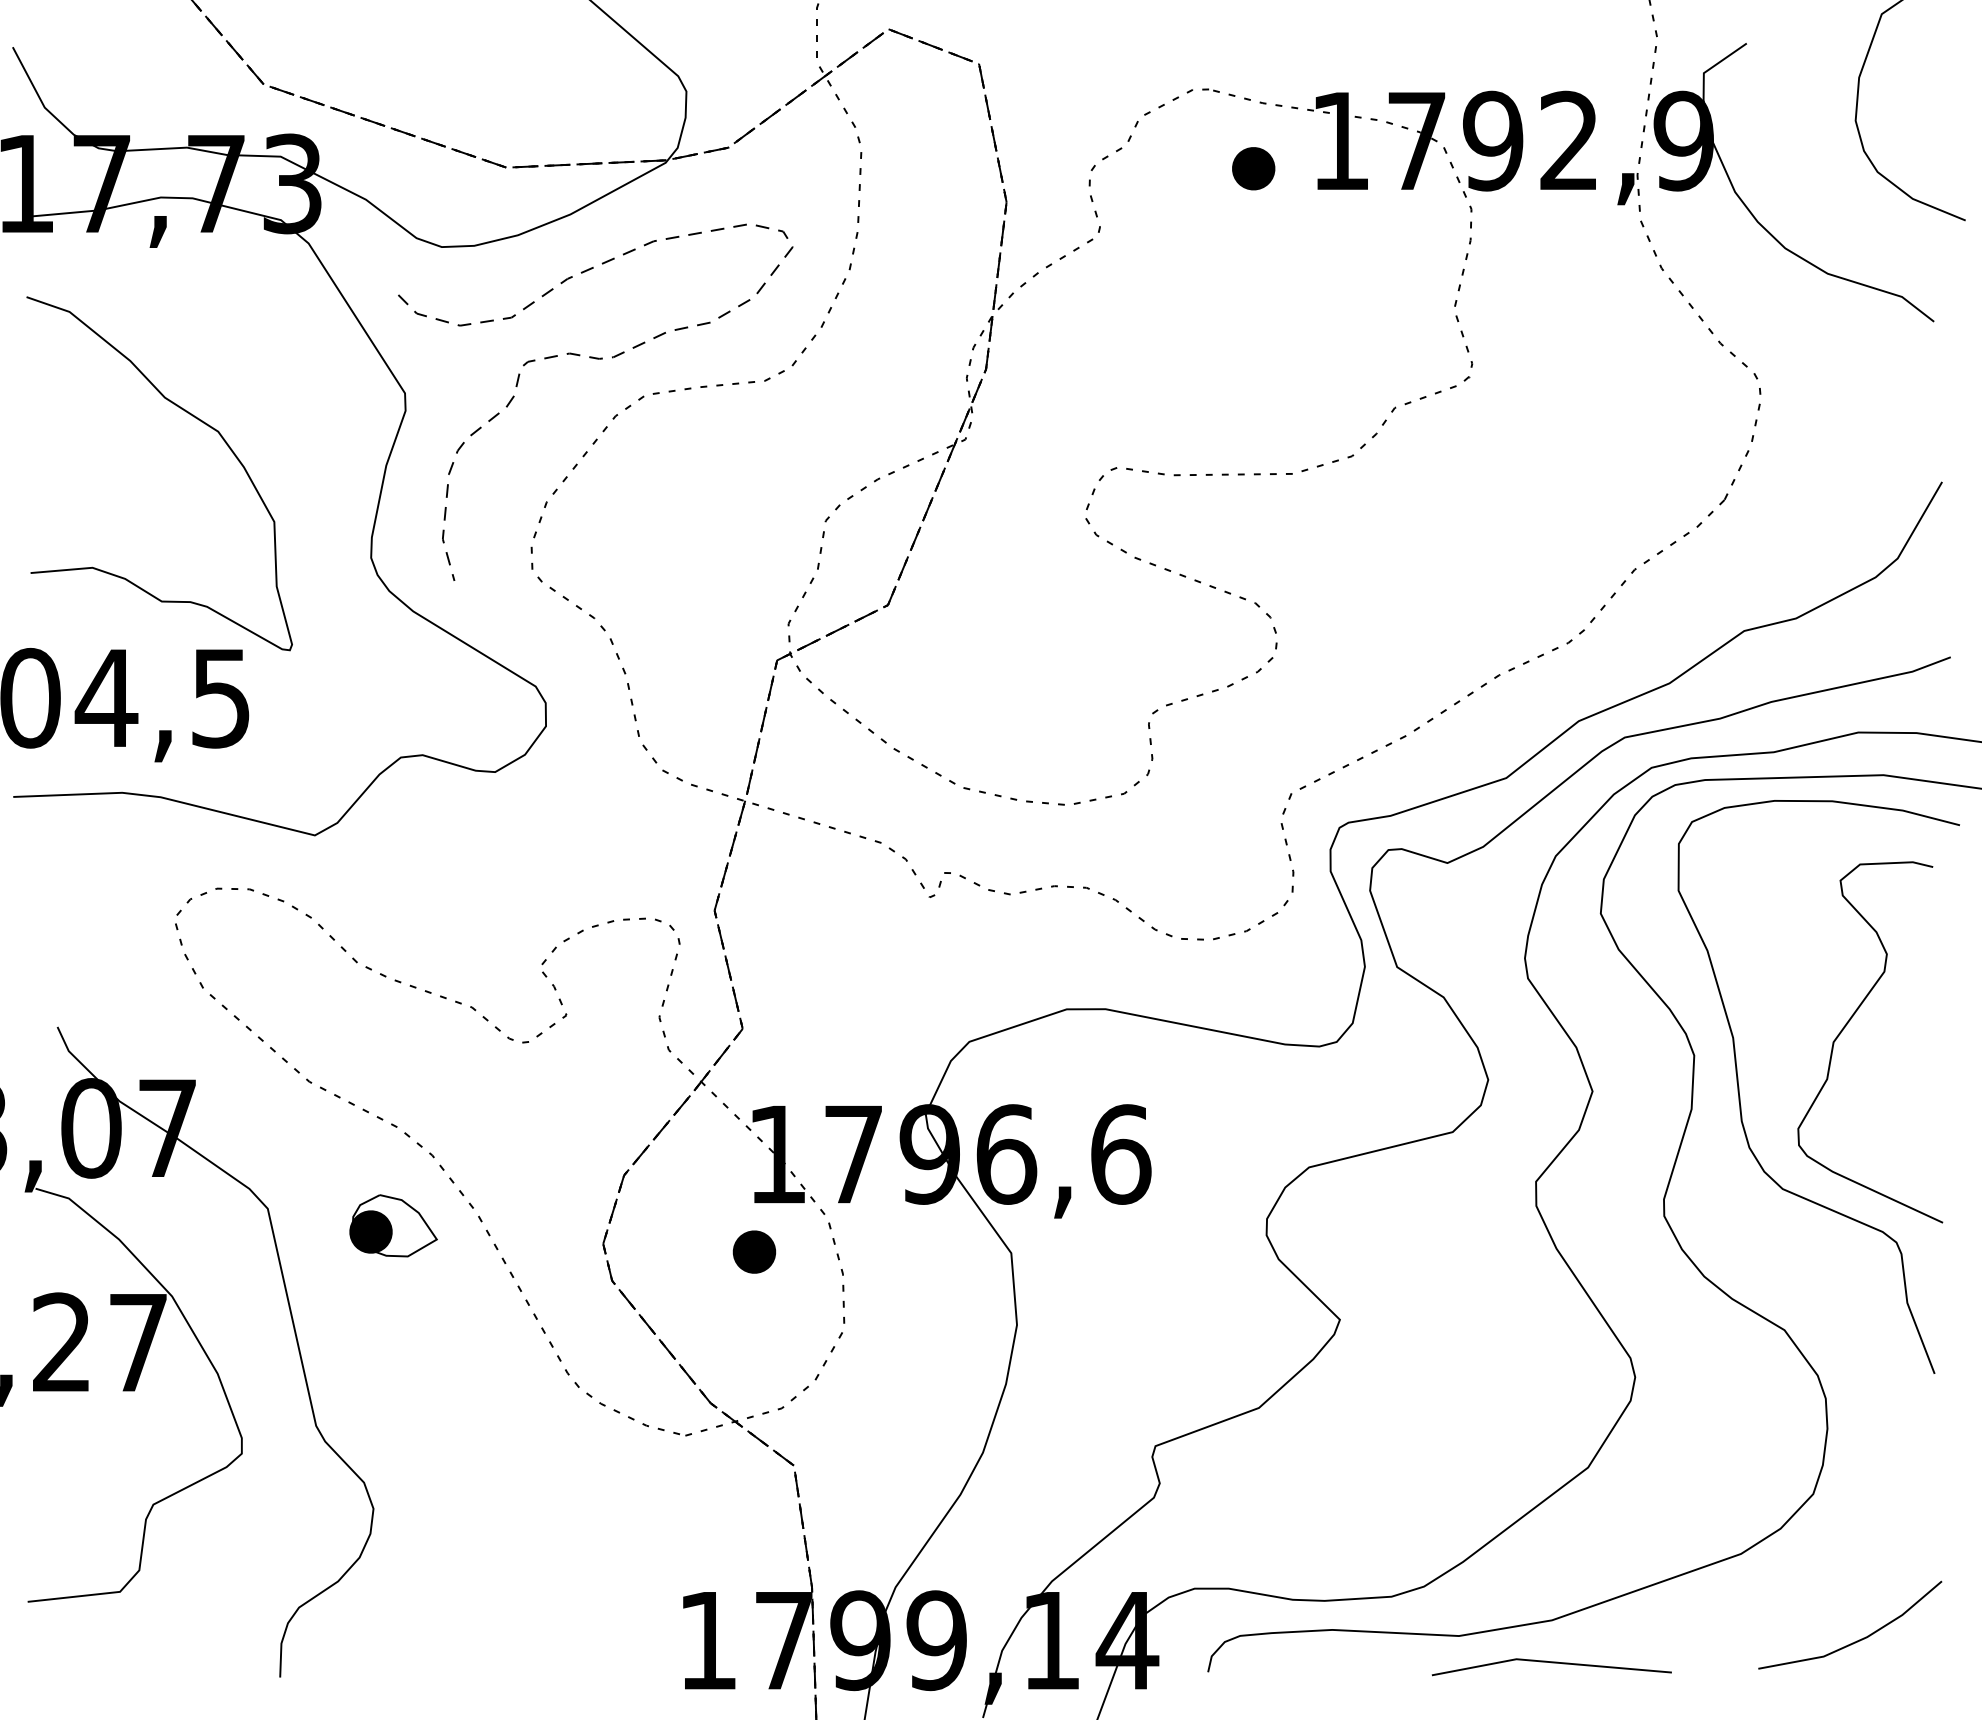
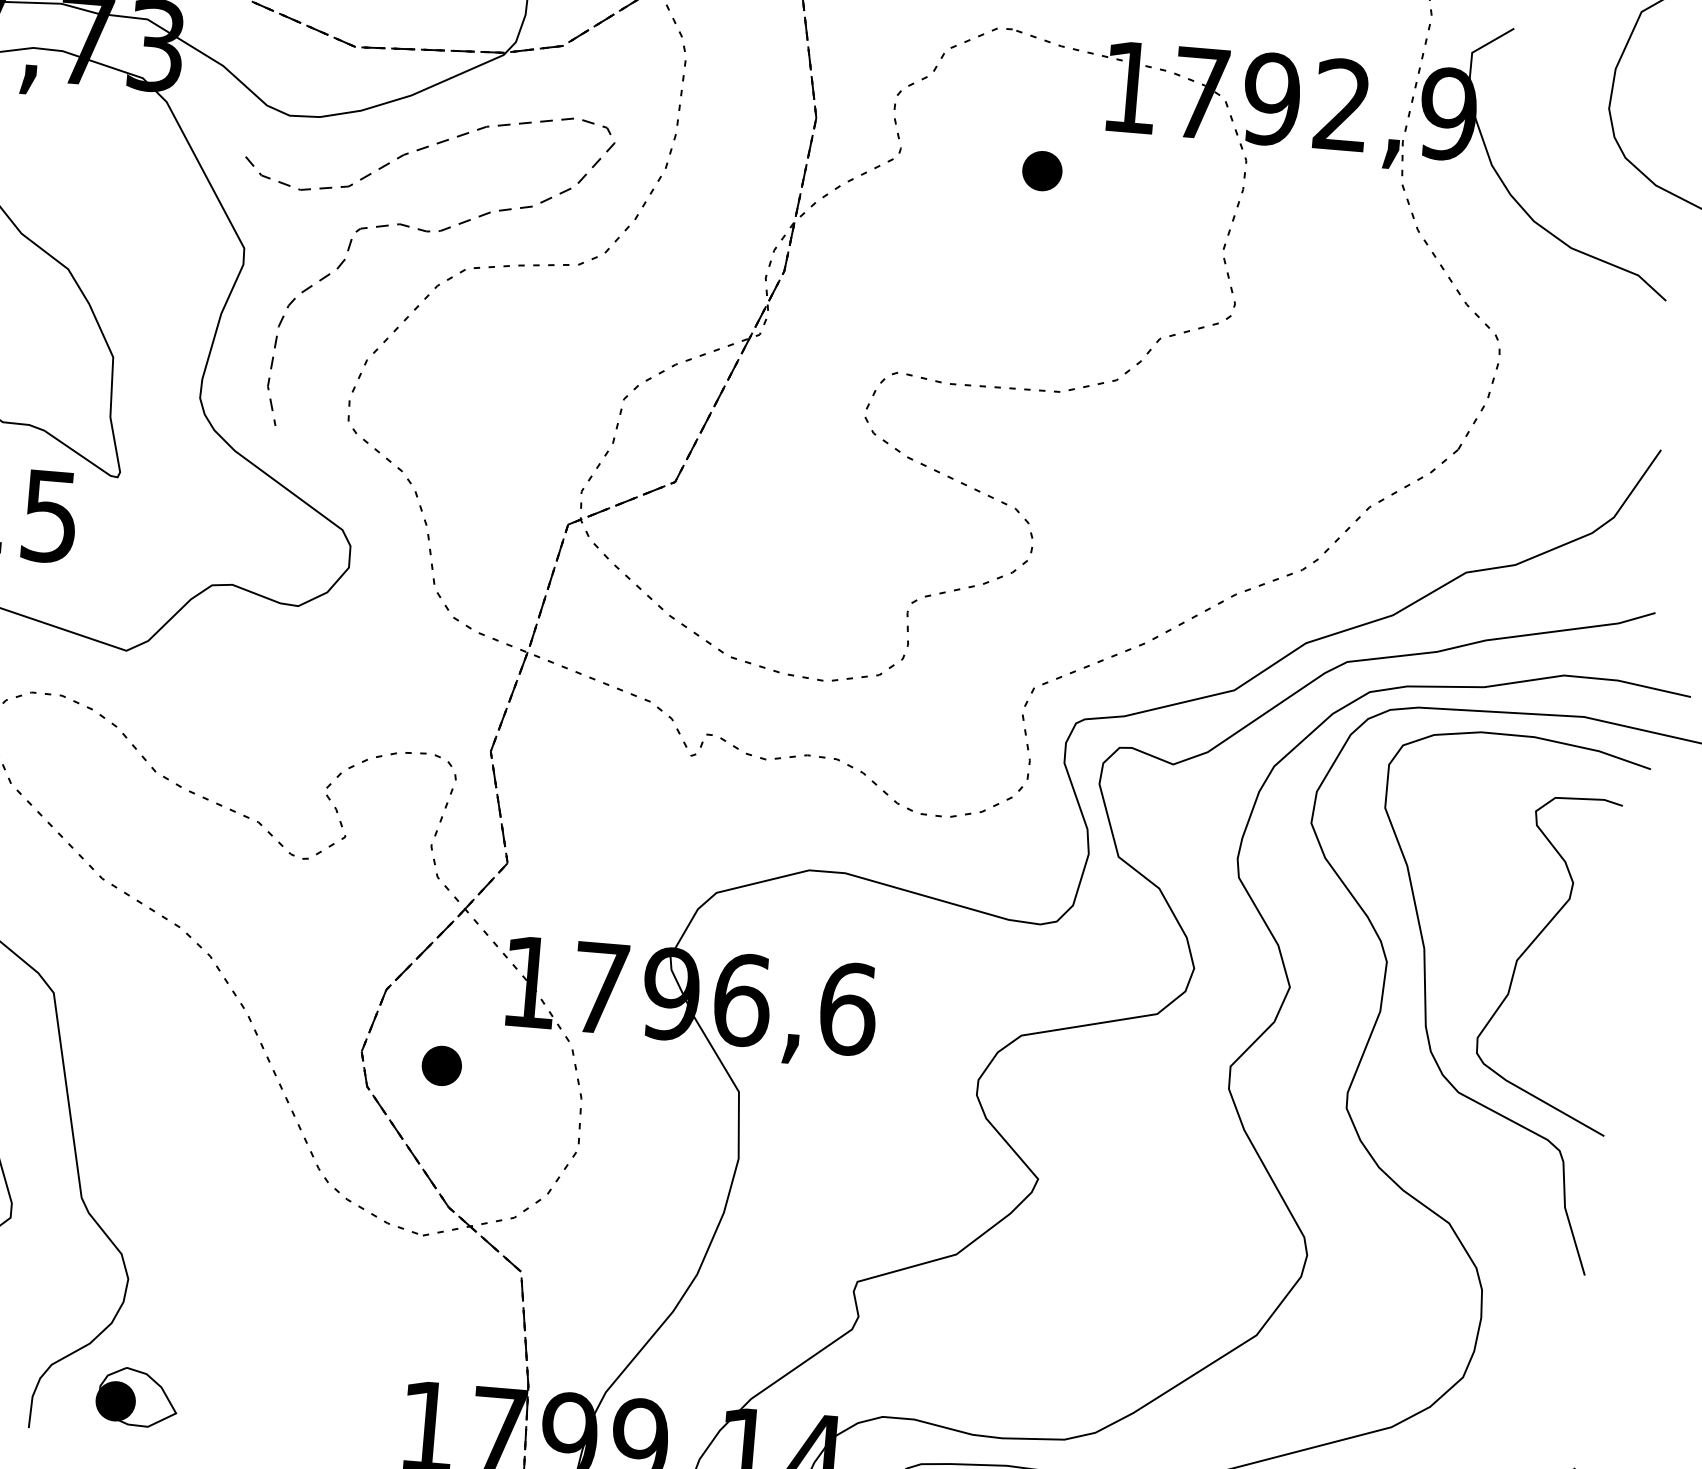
part: (1253, 168) -> (1042, 170), moved
part: (393, 1225) -> (137, 1397), moved
part: (754, 1251) -> (441, 1065), moved

